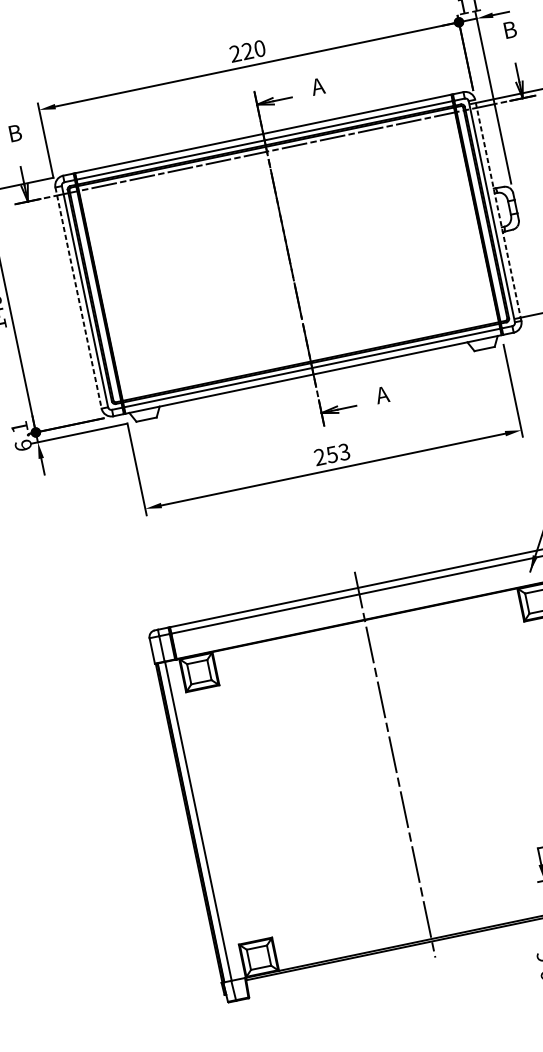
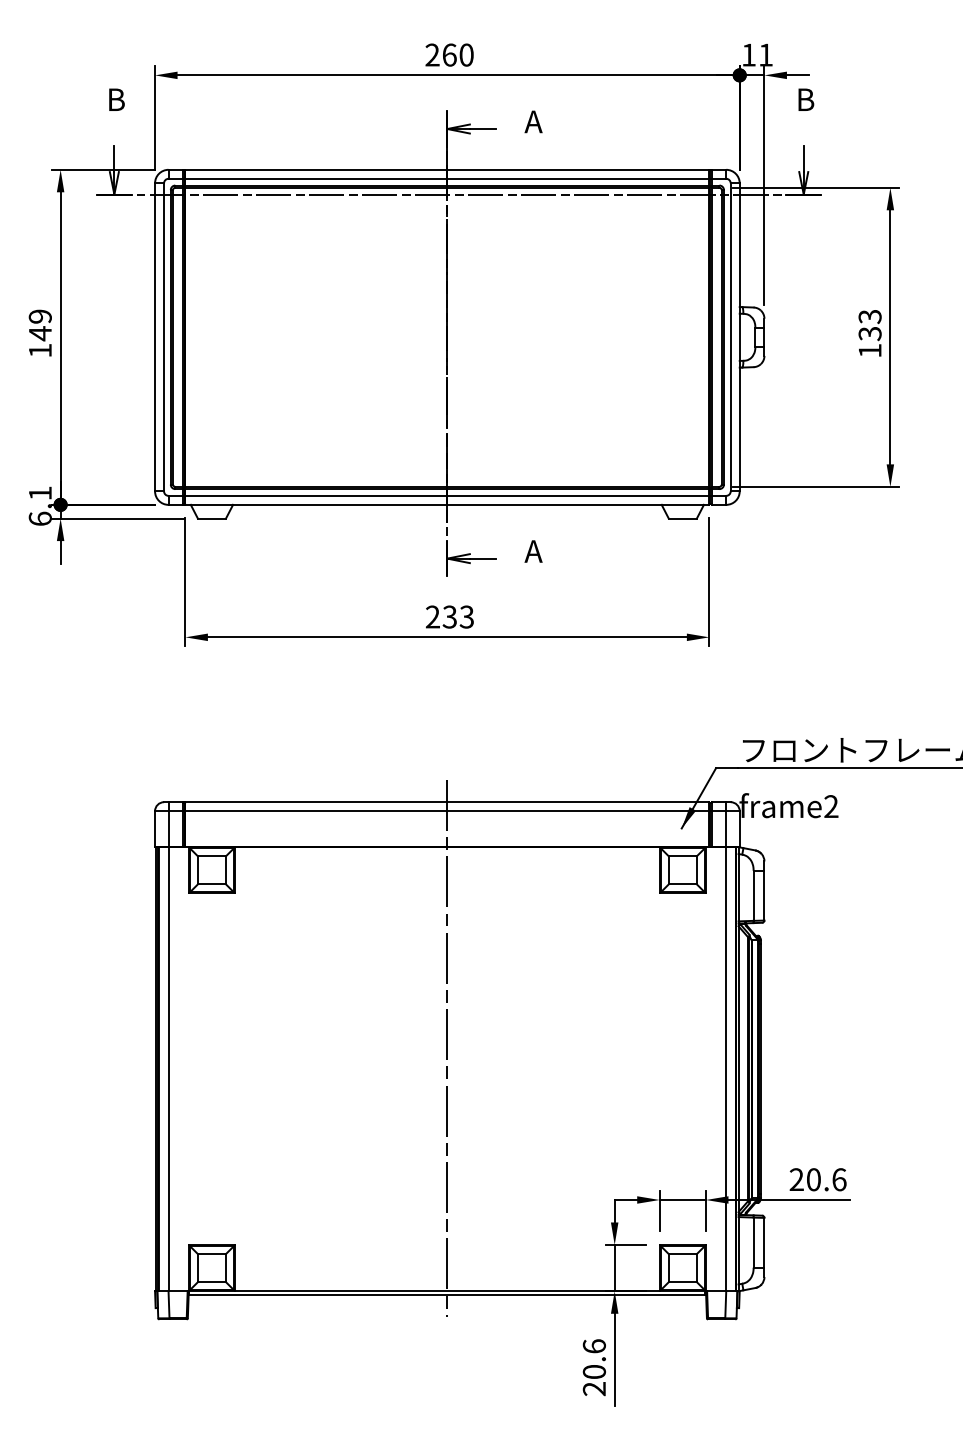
text: (247, 50) -> (449, 54), 220 -> 260
line: (497, 209) -> (739, 336), dashed -> solid
line: (78, 298) -> (155, 337), dashed -> solid
text: (331, 454) -> (449, 616), 253 -> 233

